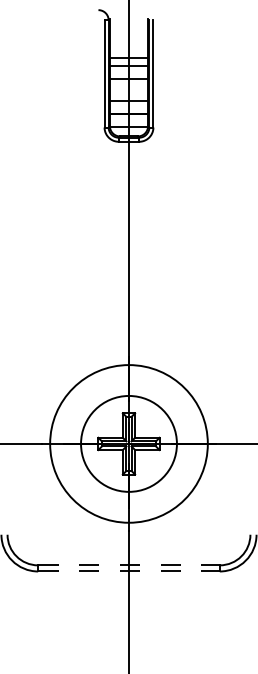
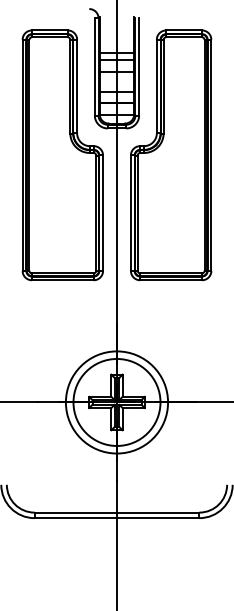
part: (68, 171) -> (62, 155), added
part: (189, 171) -> (171, 155), added
circle: (128, 443) -> (116, 402), size x0.71
line: (129, 565) -> (117, 512), dashed -> solid
line: (129, 571) -> (117, 518), dashed -> solid

